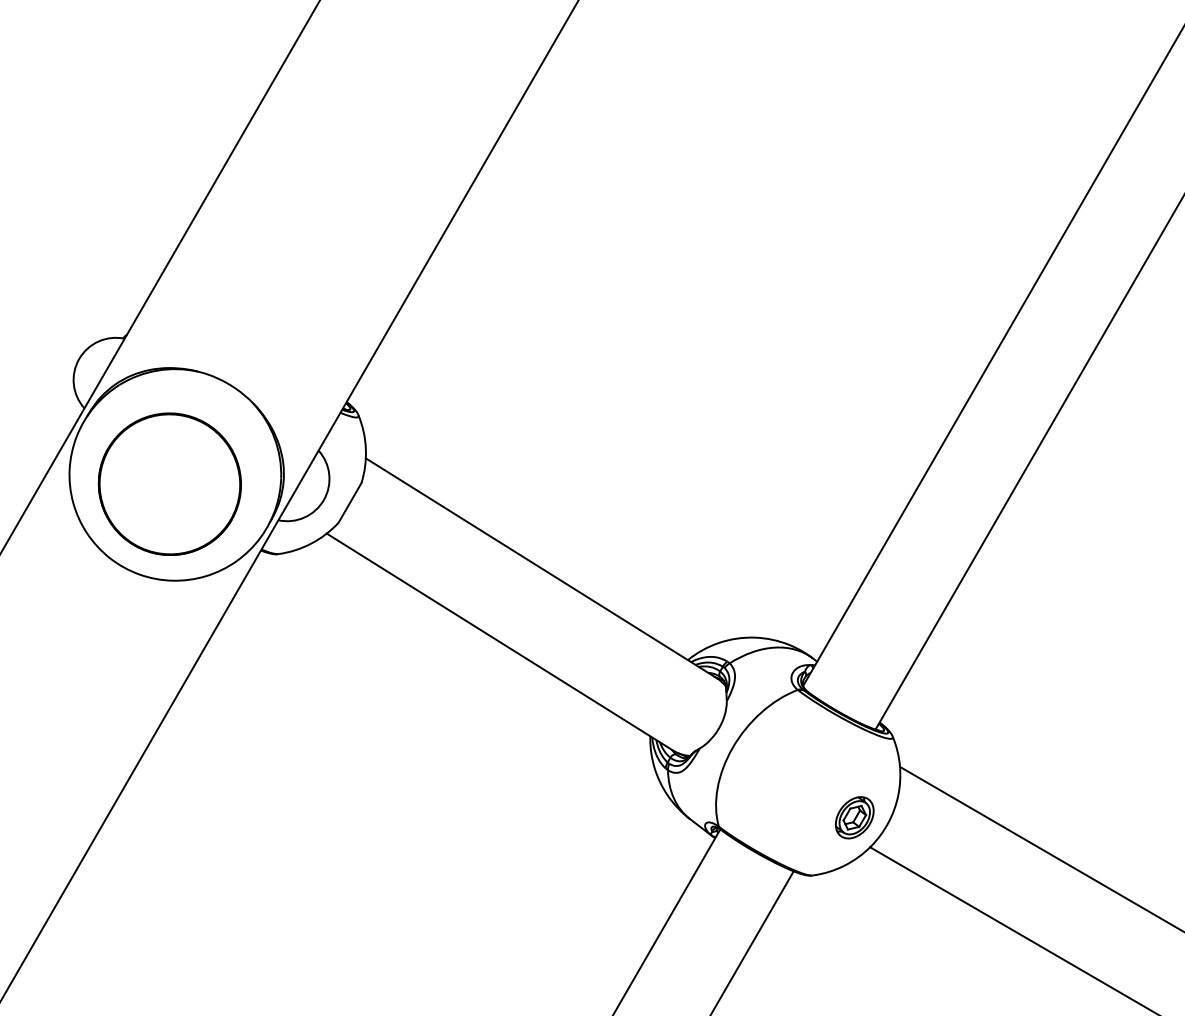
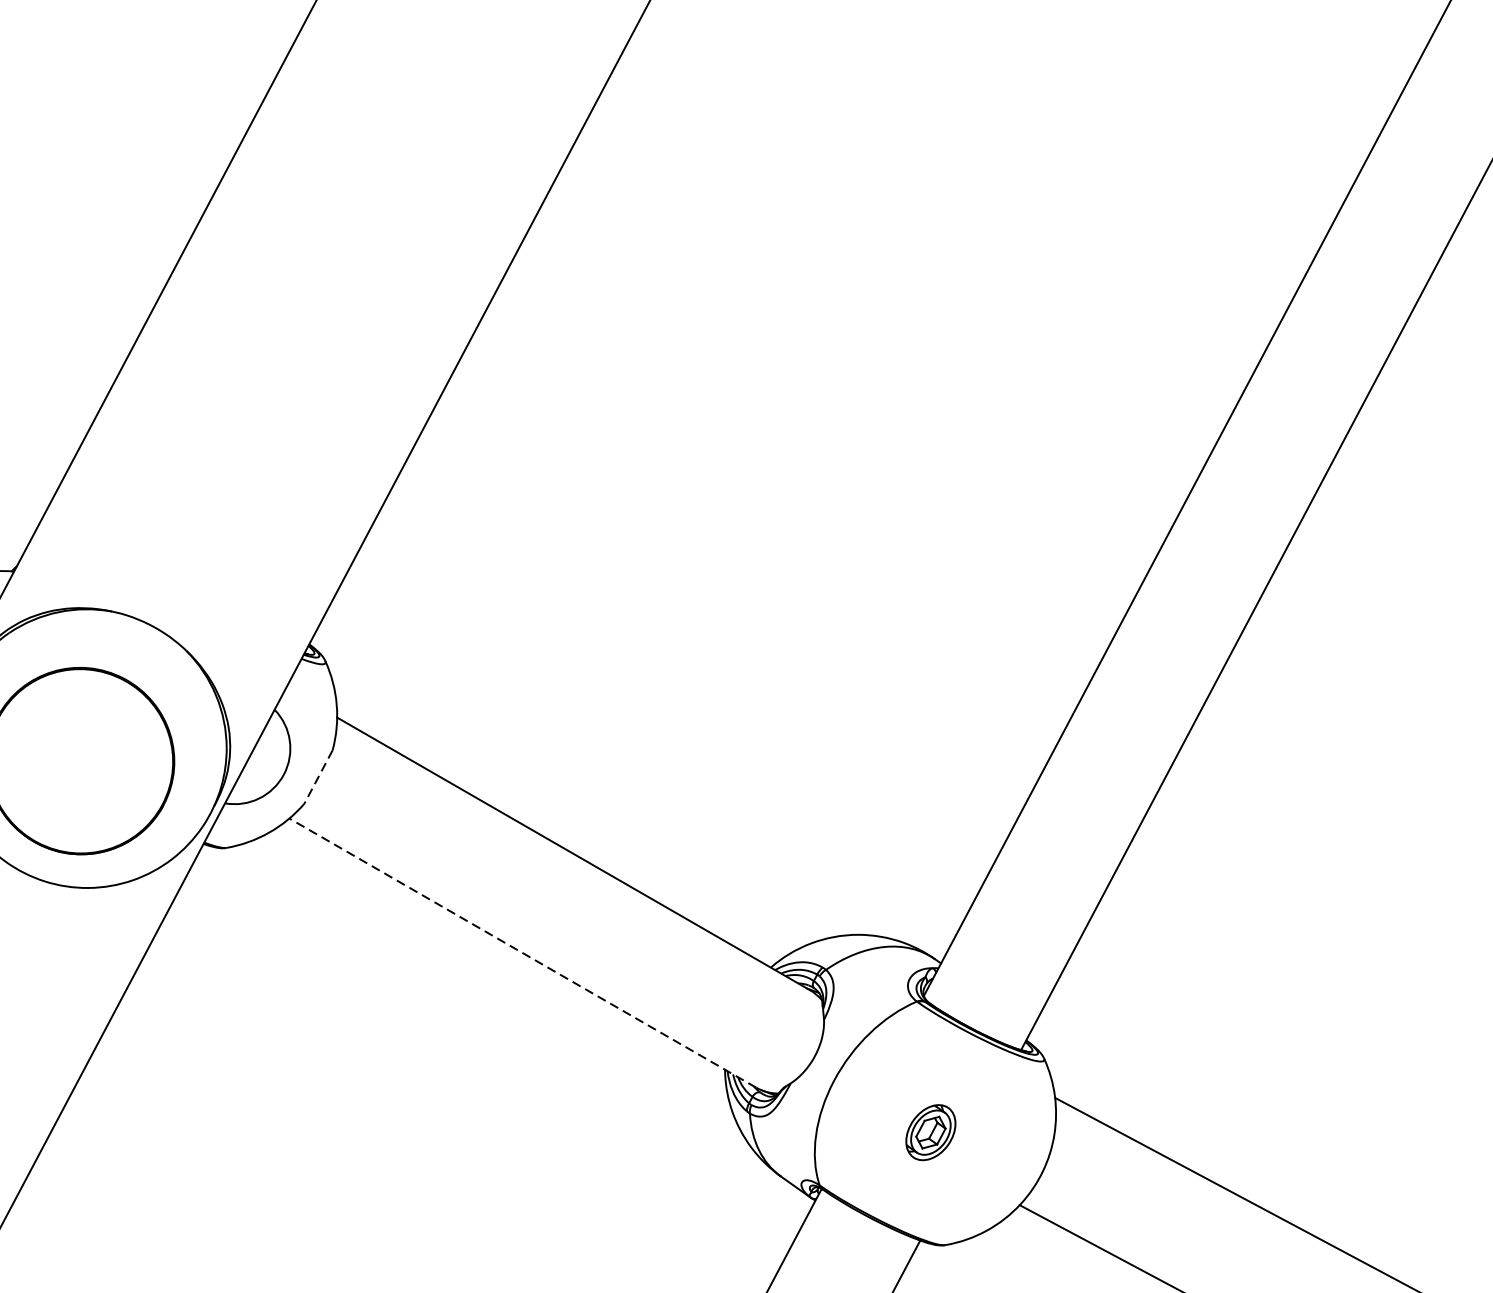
line: (350, 502) -> (319, 776), solid -> dashed
line: (500, 642) -> (523, 953), solid -> dashed
part: (854, 817) -> (930, 1132), moved

